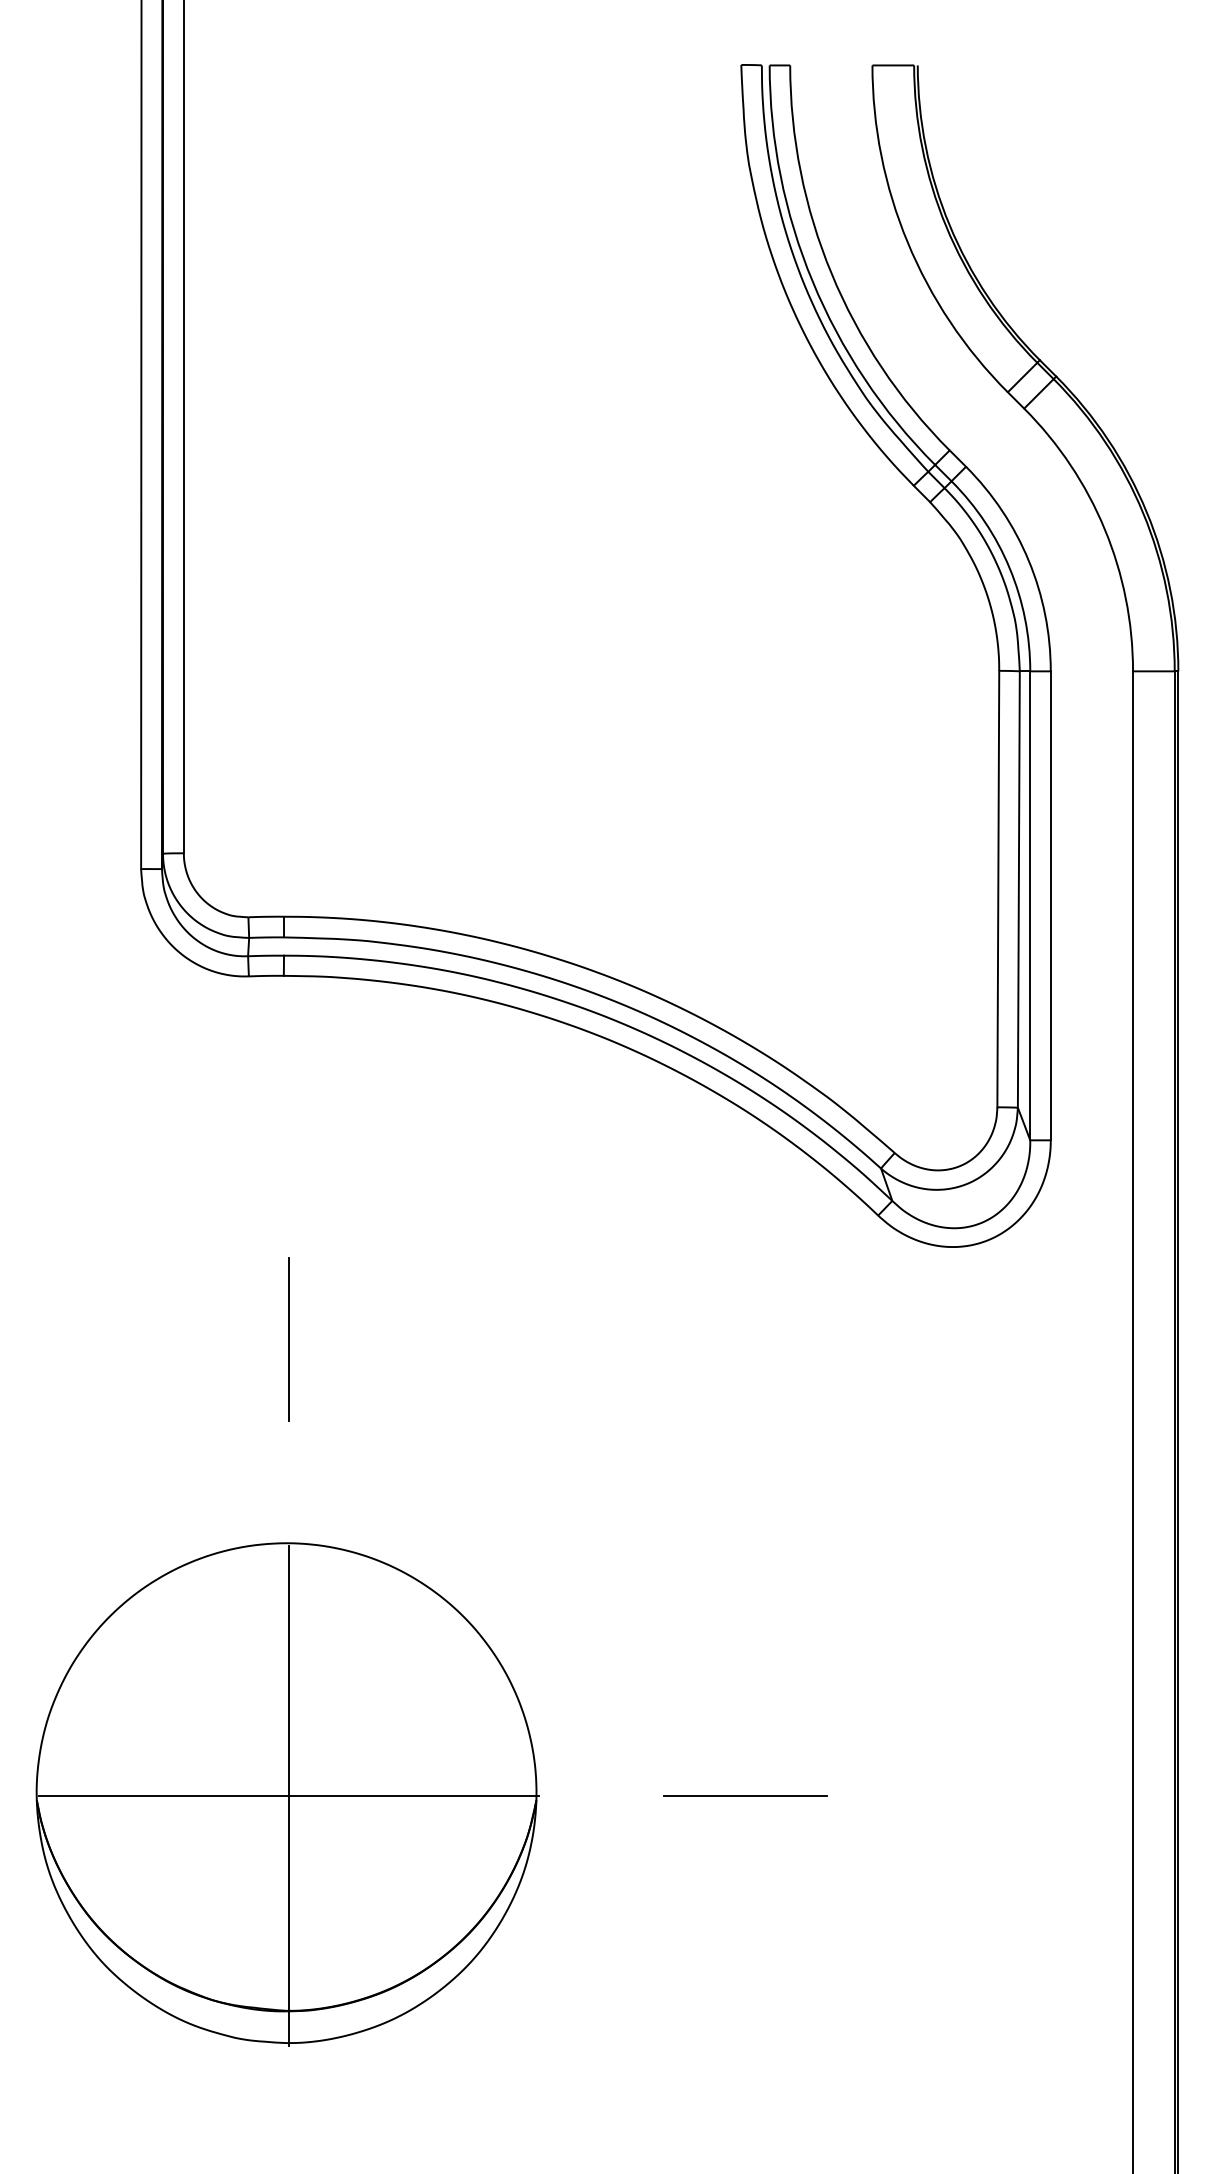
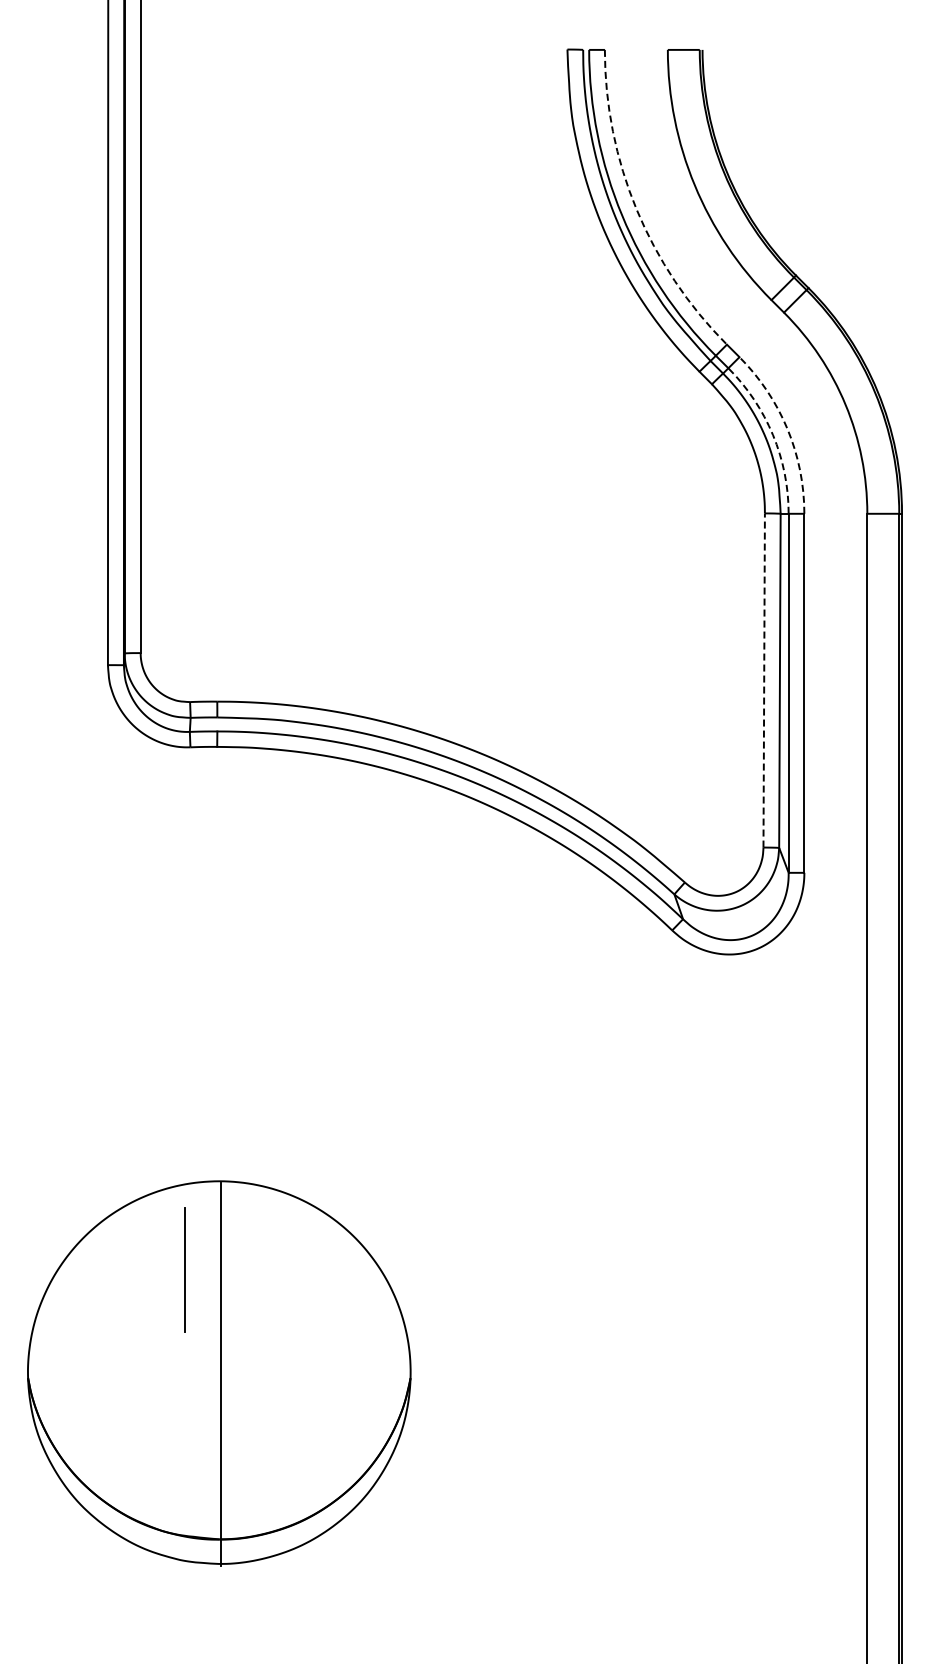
arc: (831, 273) -> (636, 209), solid -> dashed
arc: (1028, 561) -> (787, 429), solid -> dashed
arc: (1009, 569) -> (772, 435), solid -> dashed
line: (998, 887) -> (764, 679), solid -> dashed
line: (288, 1338) -> (184, 1269), moved
line: (288, 1795) -> (220, 1374), removed
line: (745, 1795) -> (570, 1374), removed

